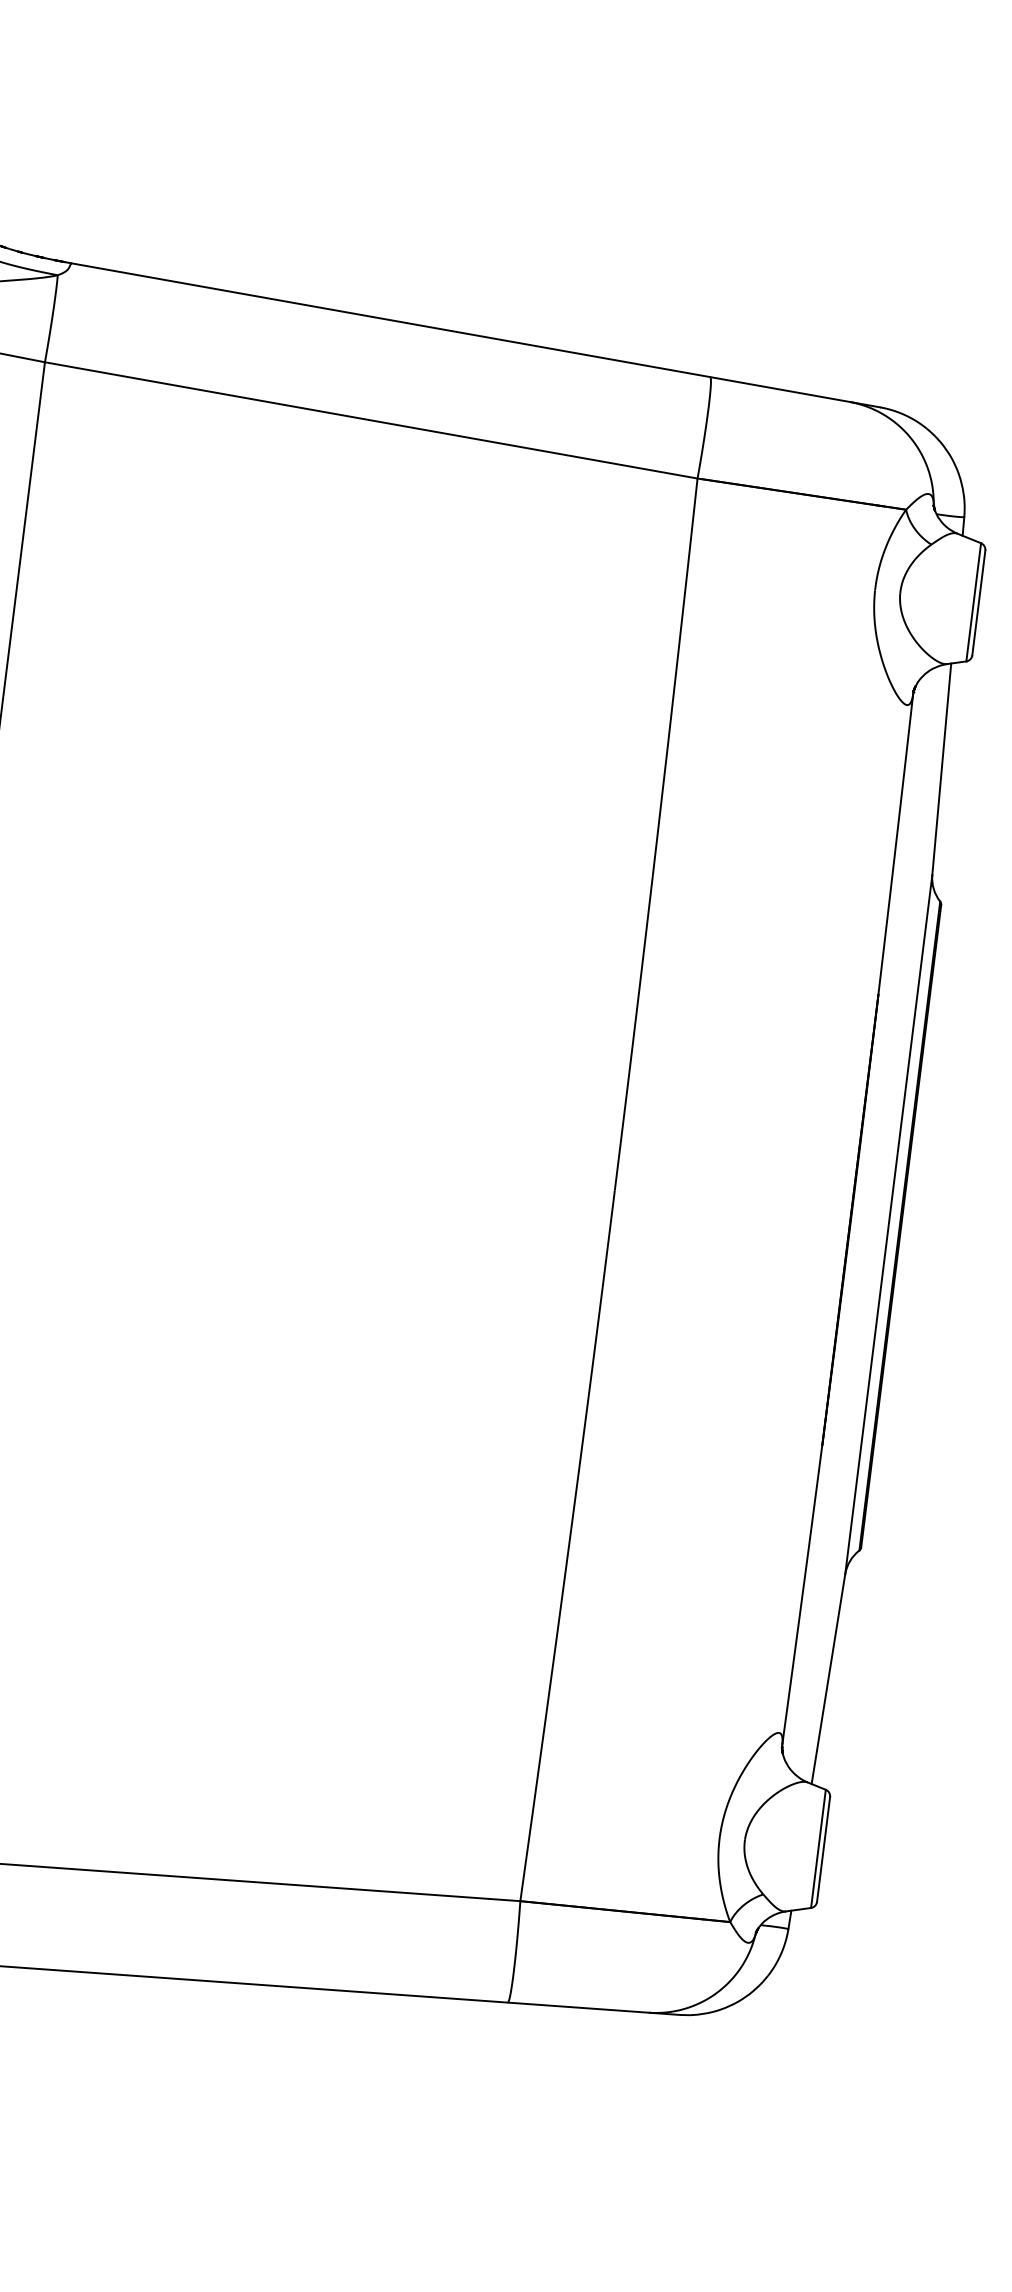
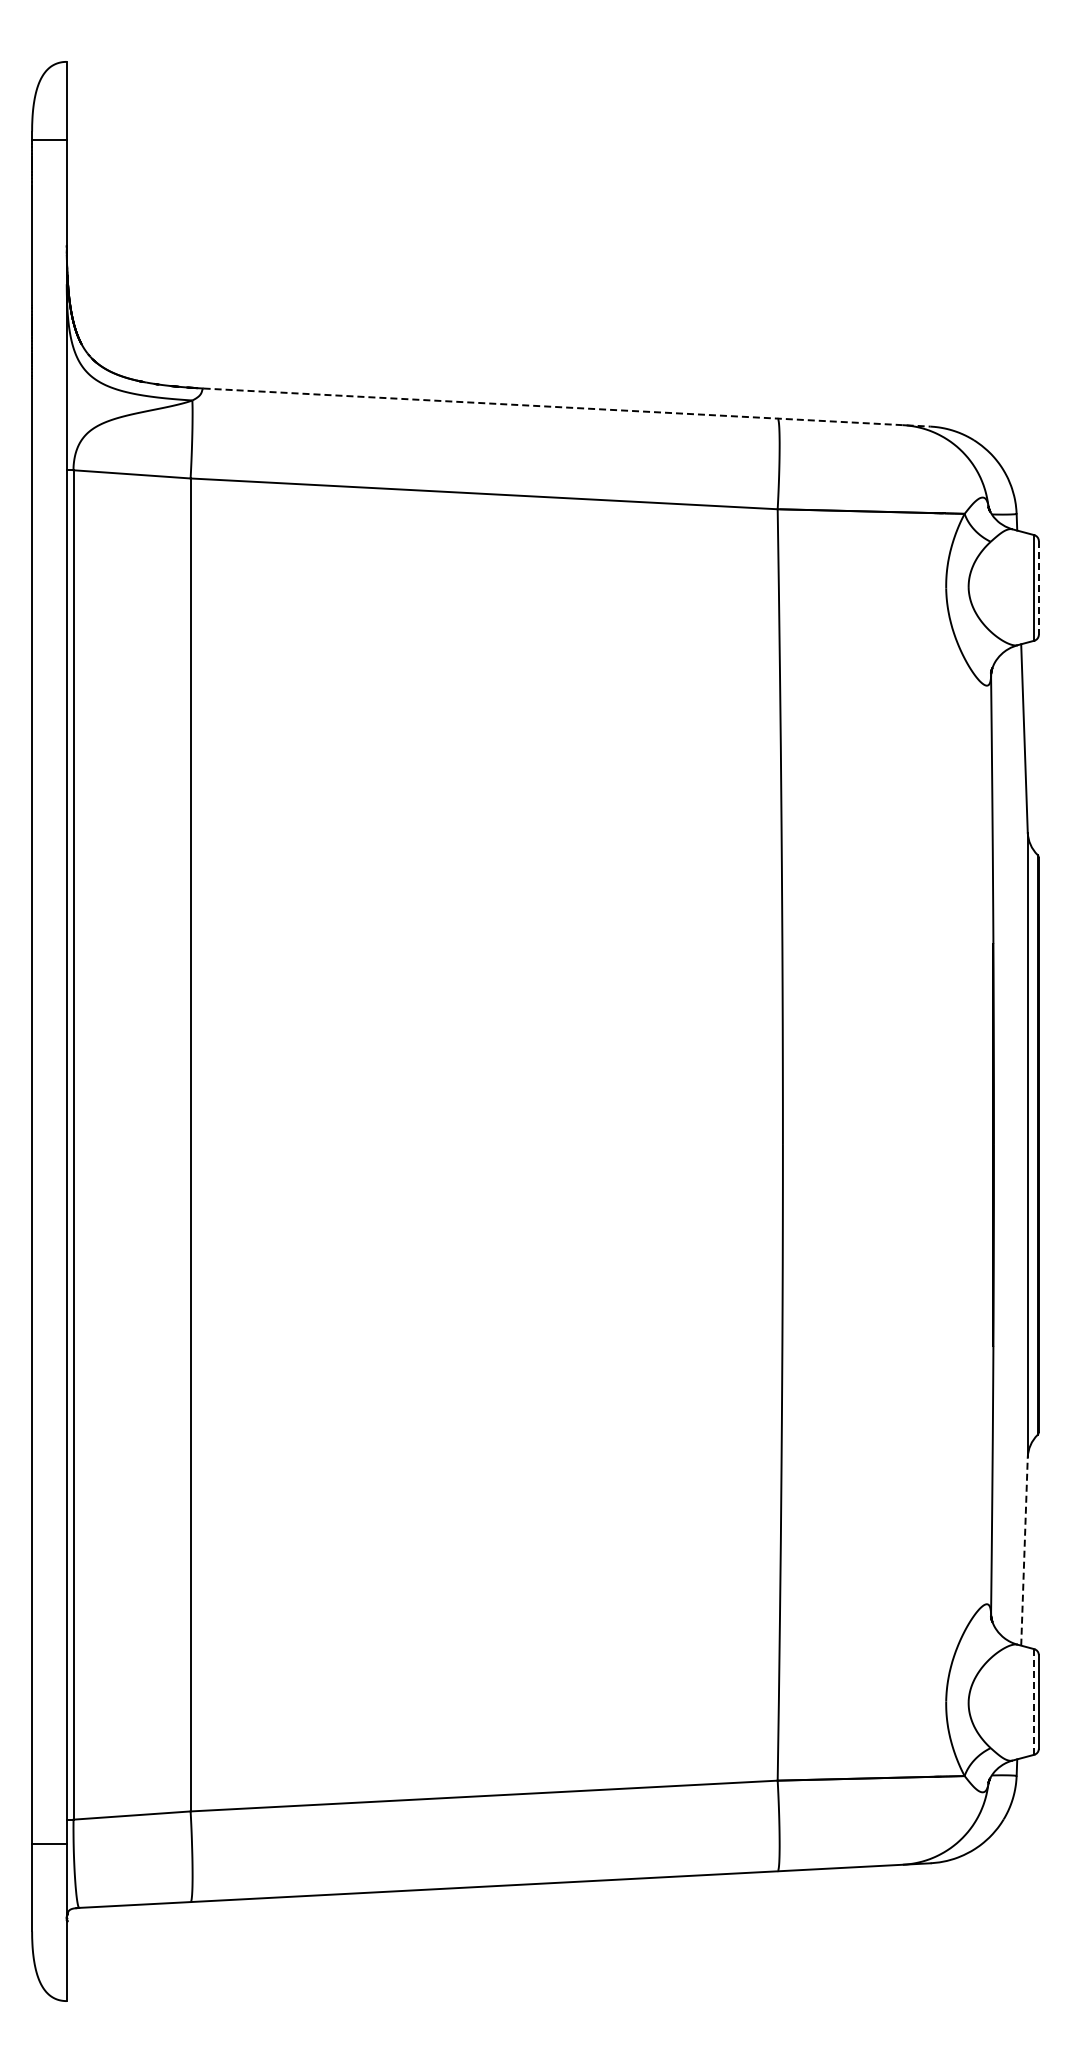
line: (476, 335) -> (567, 407), solid -> dashed
line: (978, 602) -> (1038, 587), solid -> dashed
line: (828, 1679) -> (1024, 1551), solid -> dashed
line: (818, 1848) -> (1034, 1701), solid -> dashed

